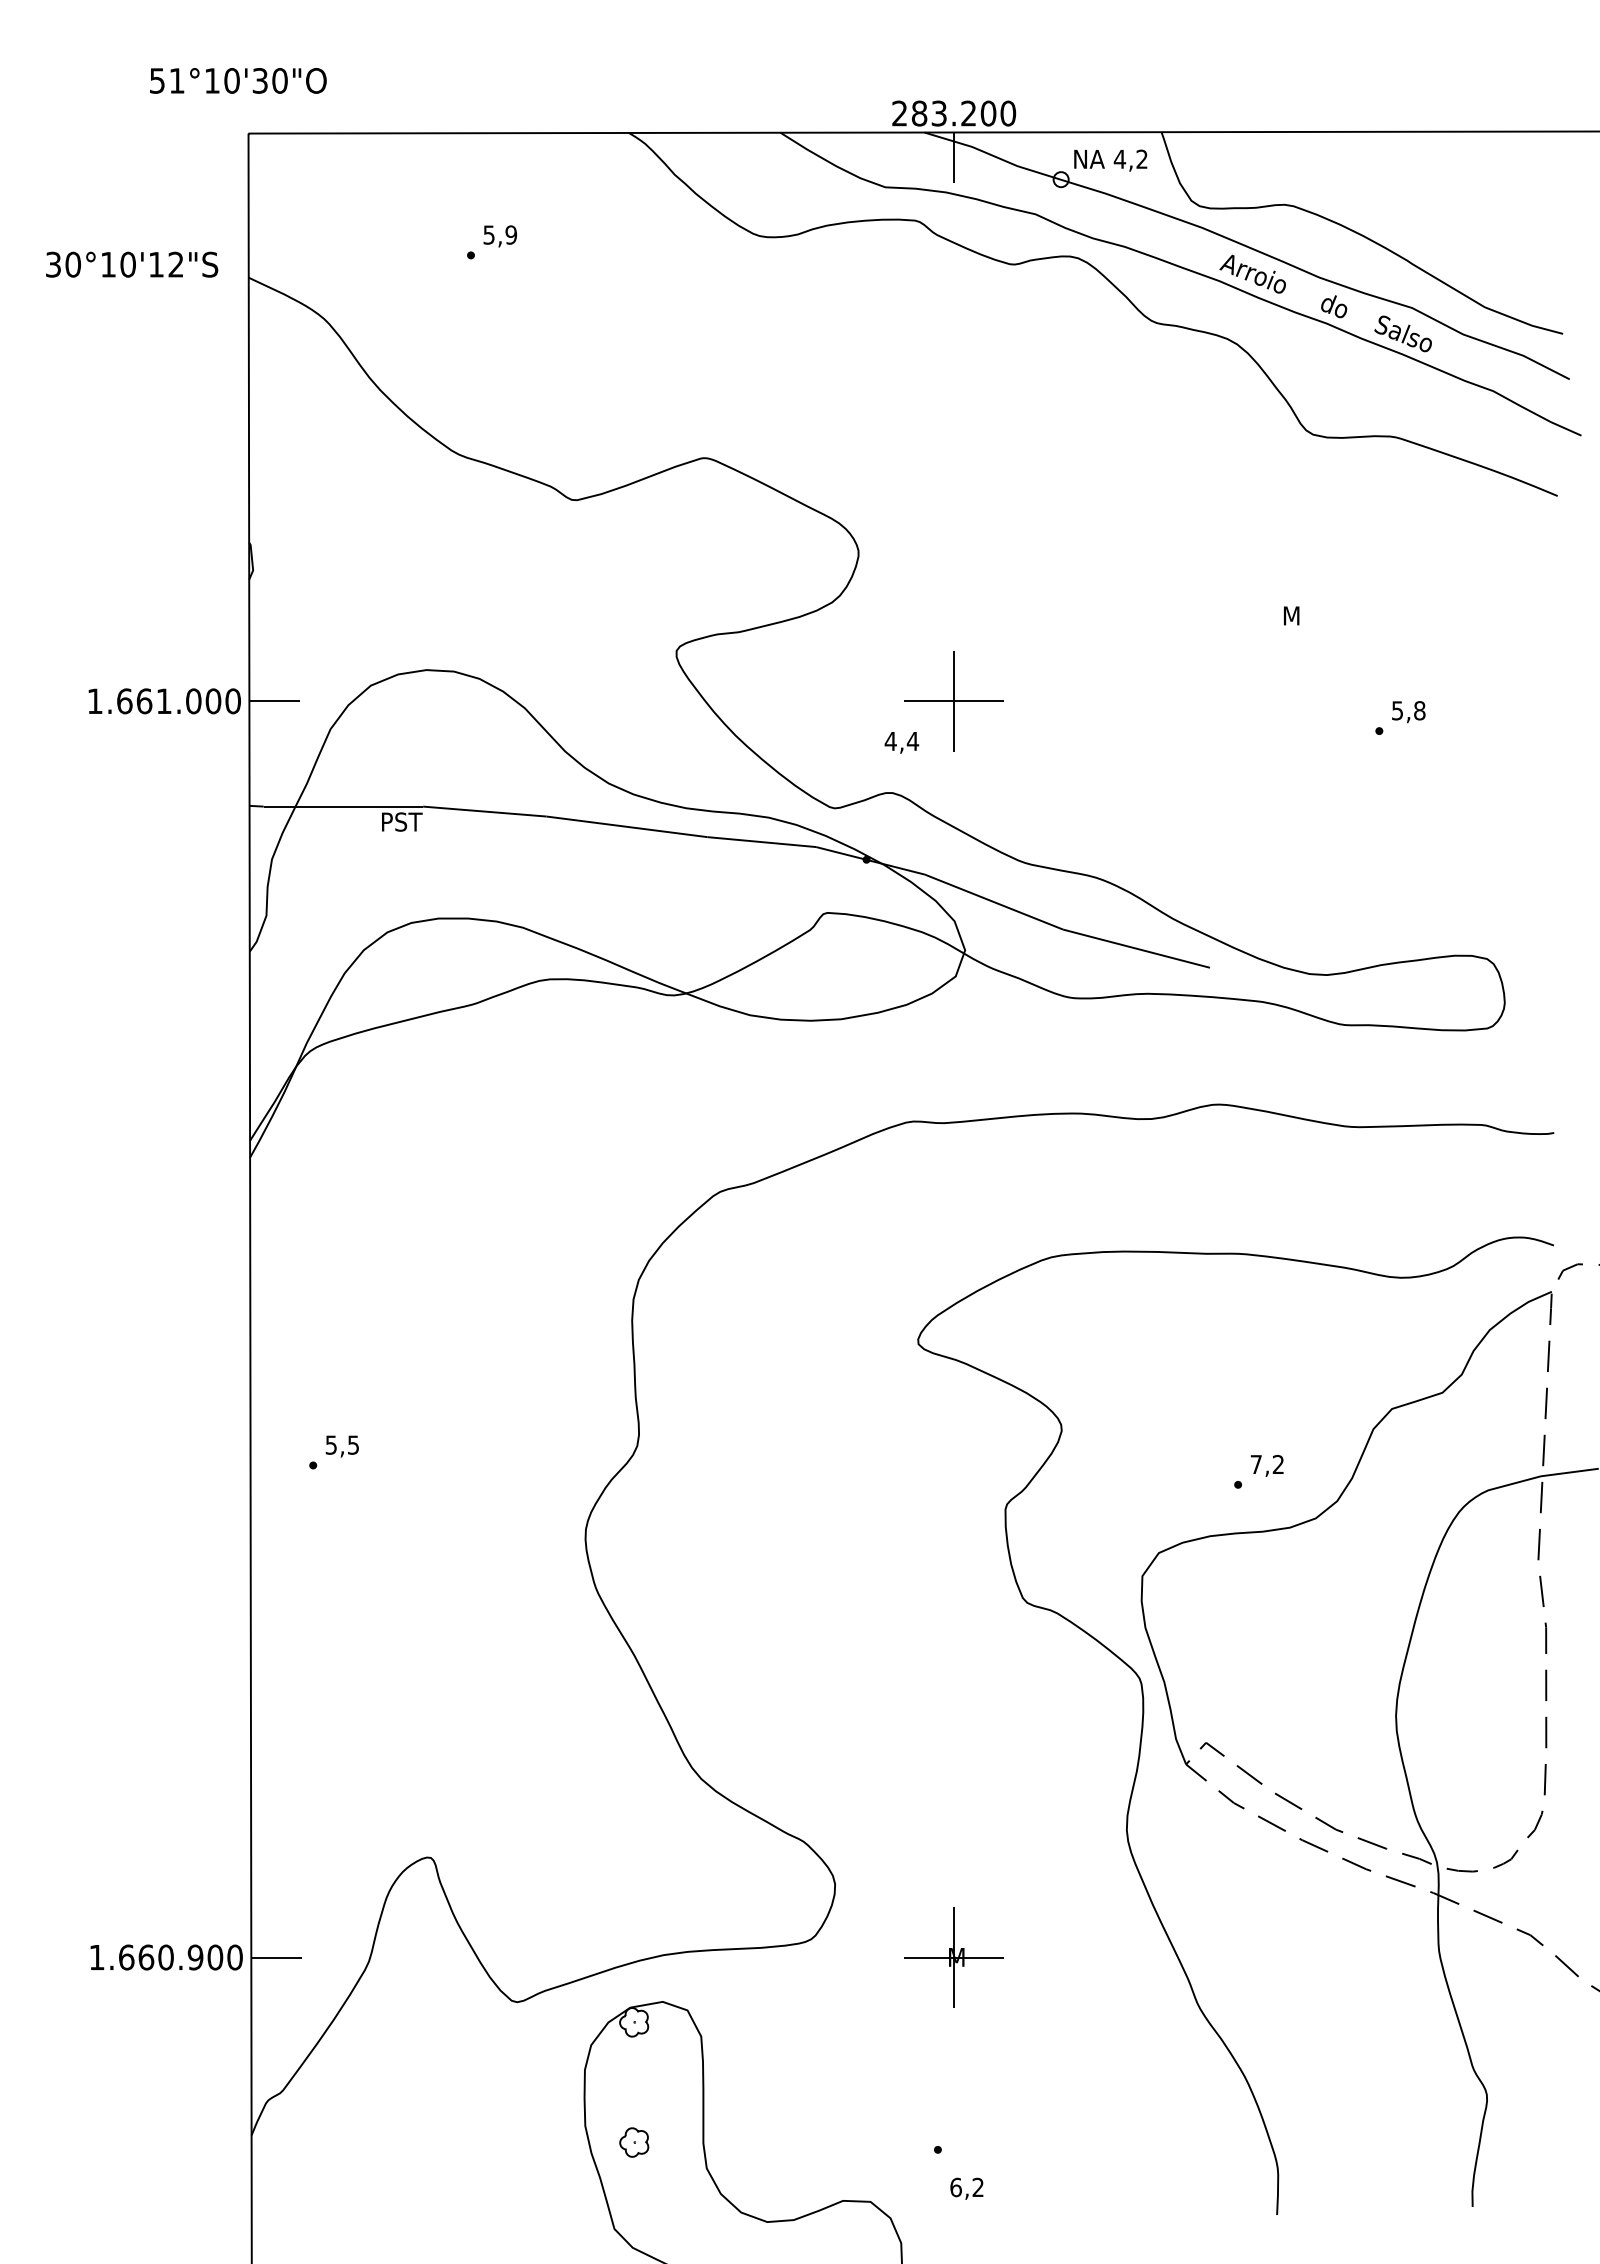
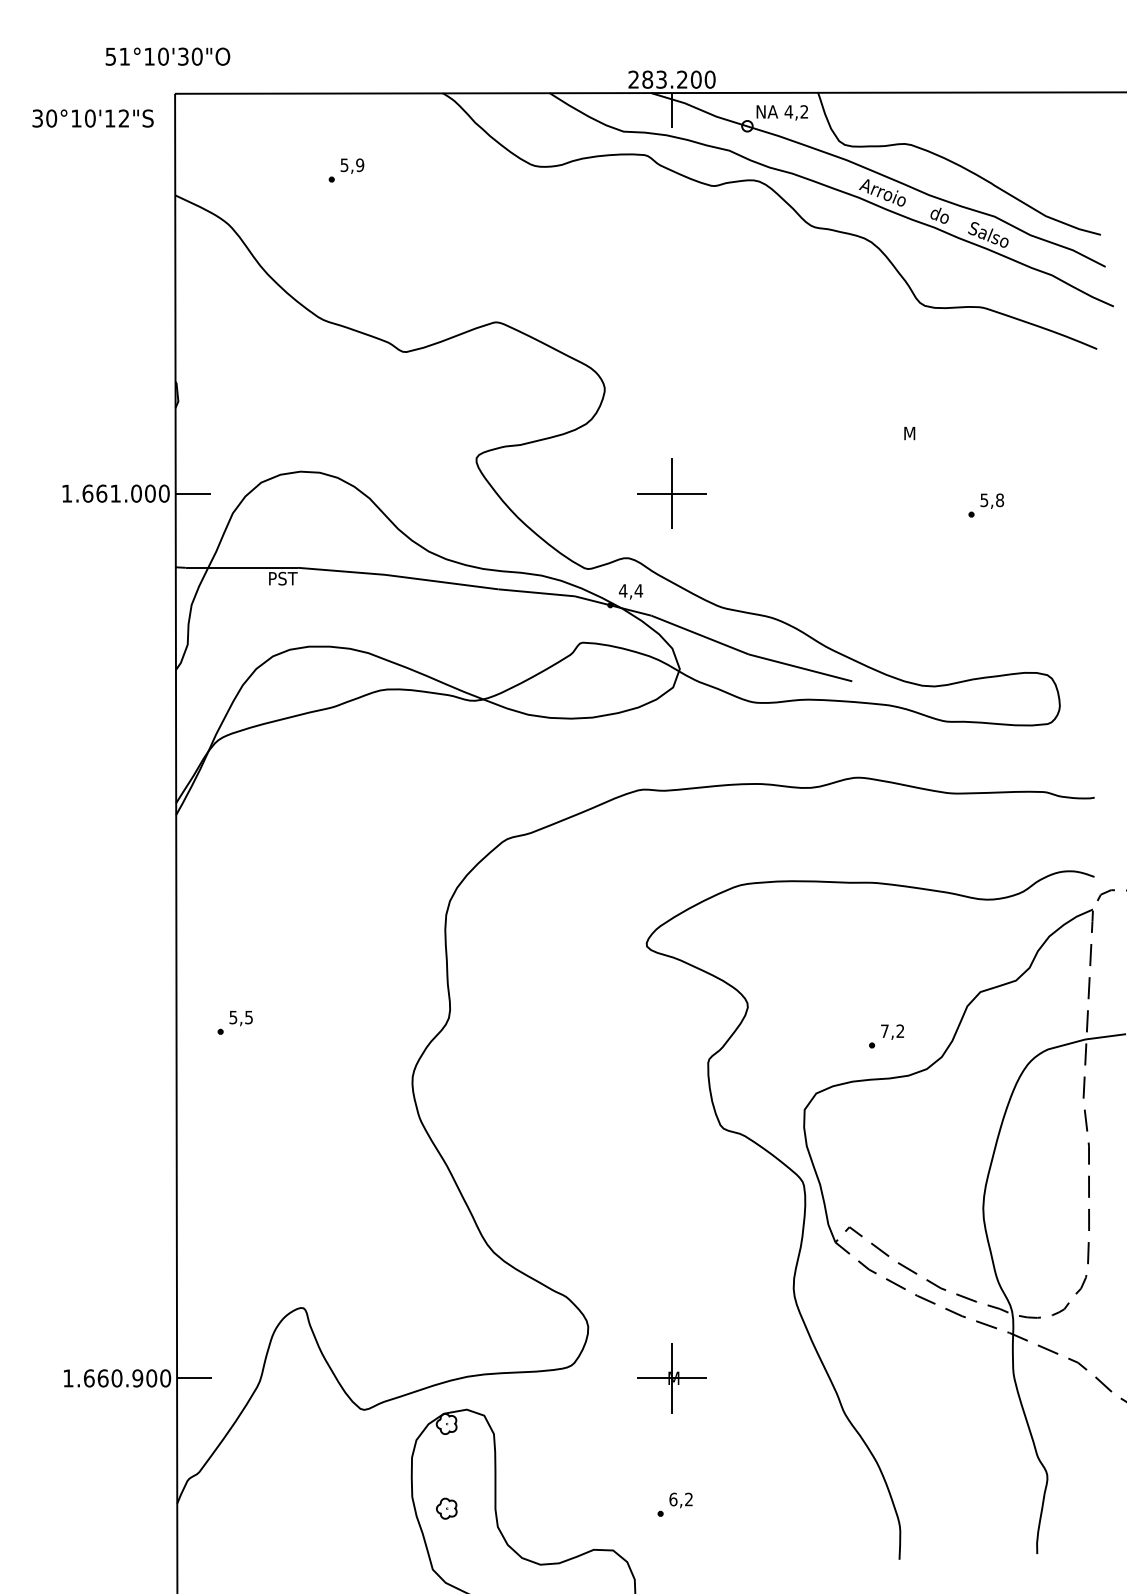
text: (132, 264) -> (93, 118), moved
text: (901, 742) -> (630, 591), moved
text: (966, 2188) -> (680, 1500), moved

